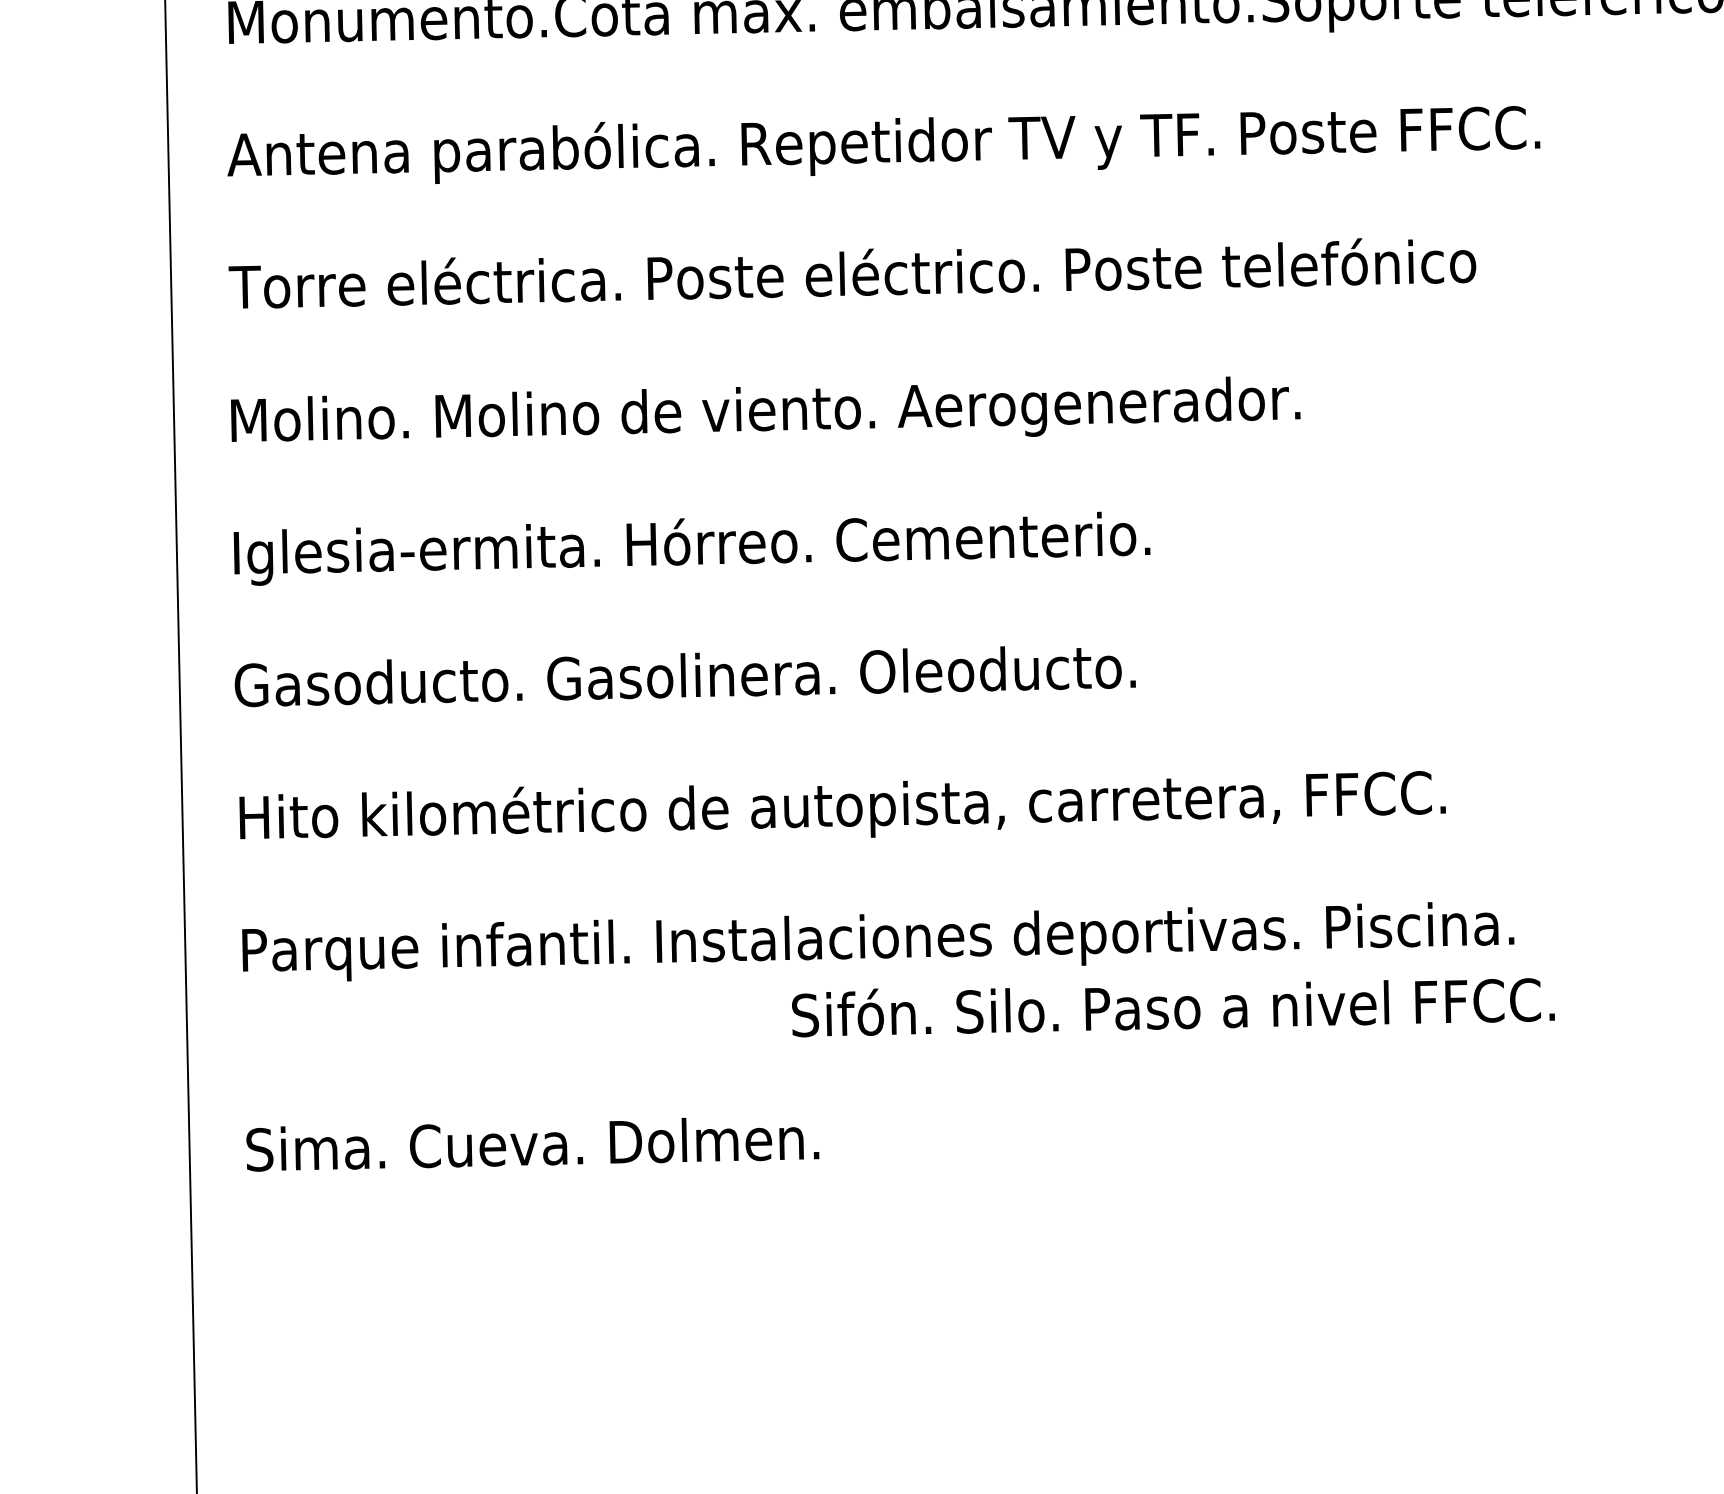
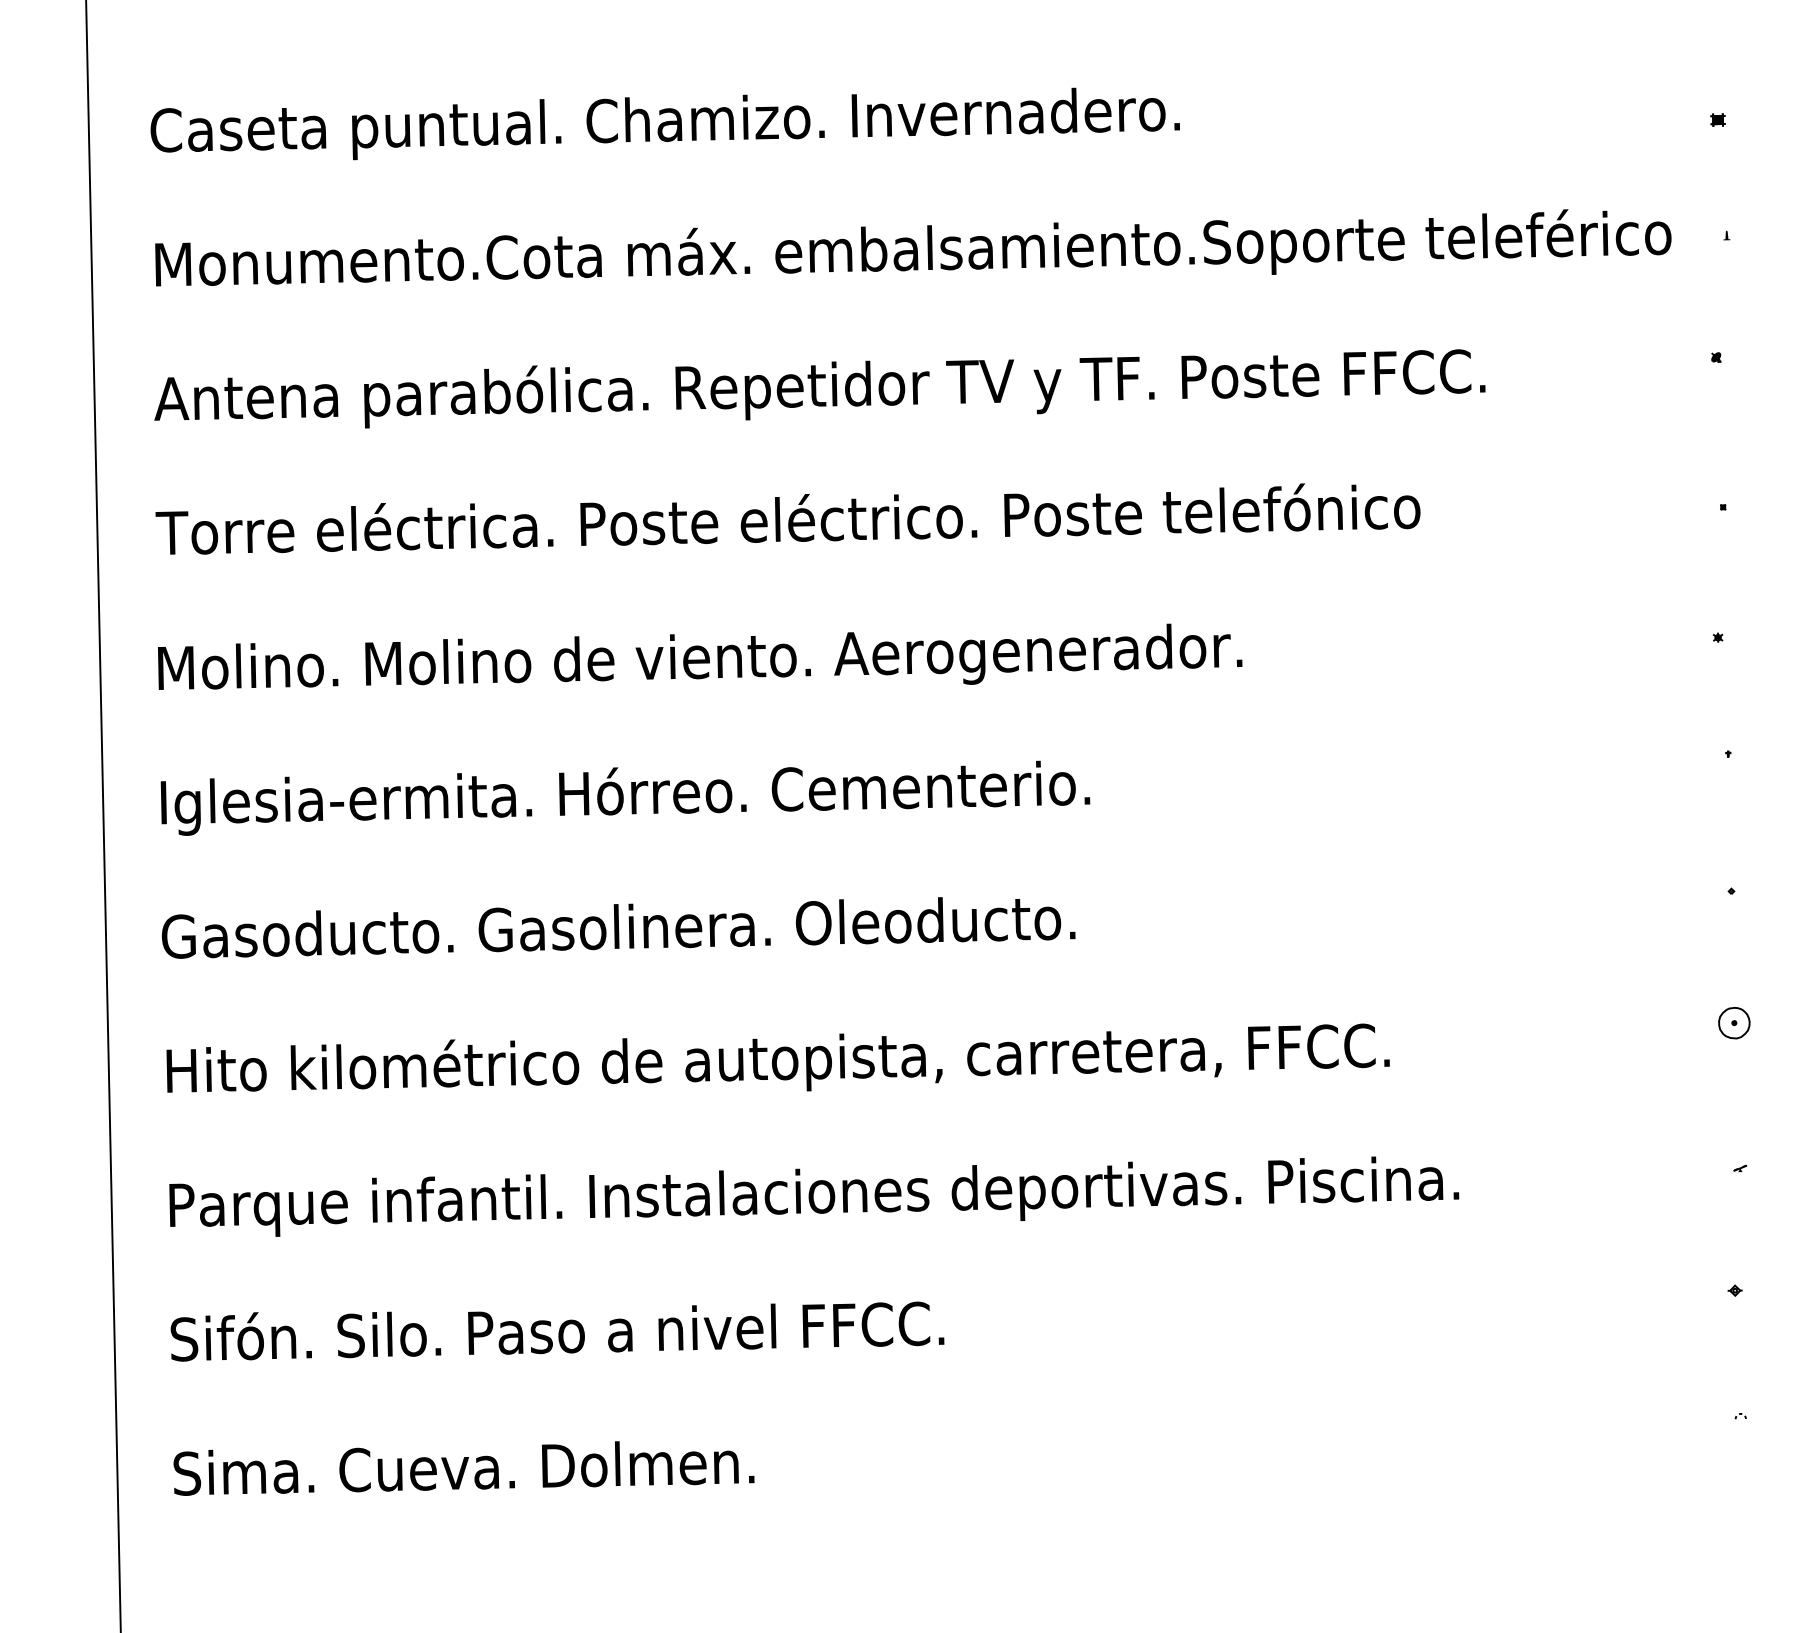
text: (1173, 1007) -> (557, 1331), moved
text: (532, 1144) -> (463, 1468), moved

